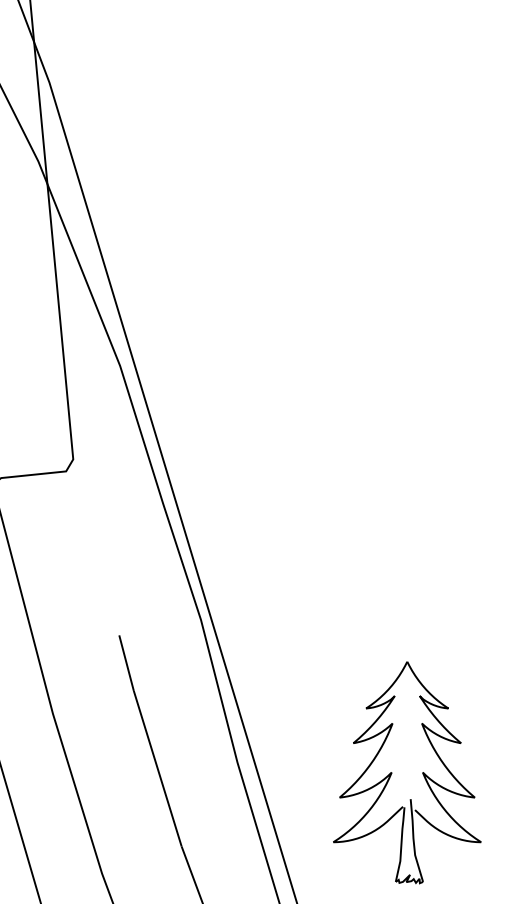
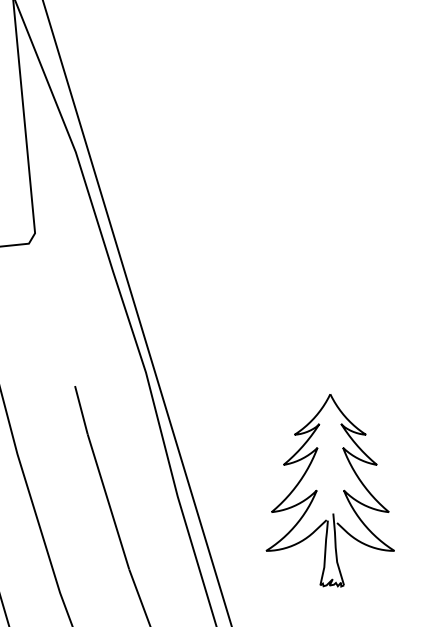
part: (392, 772) -> (317, 490), moved

